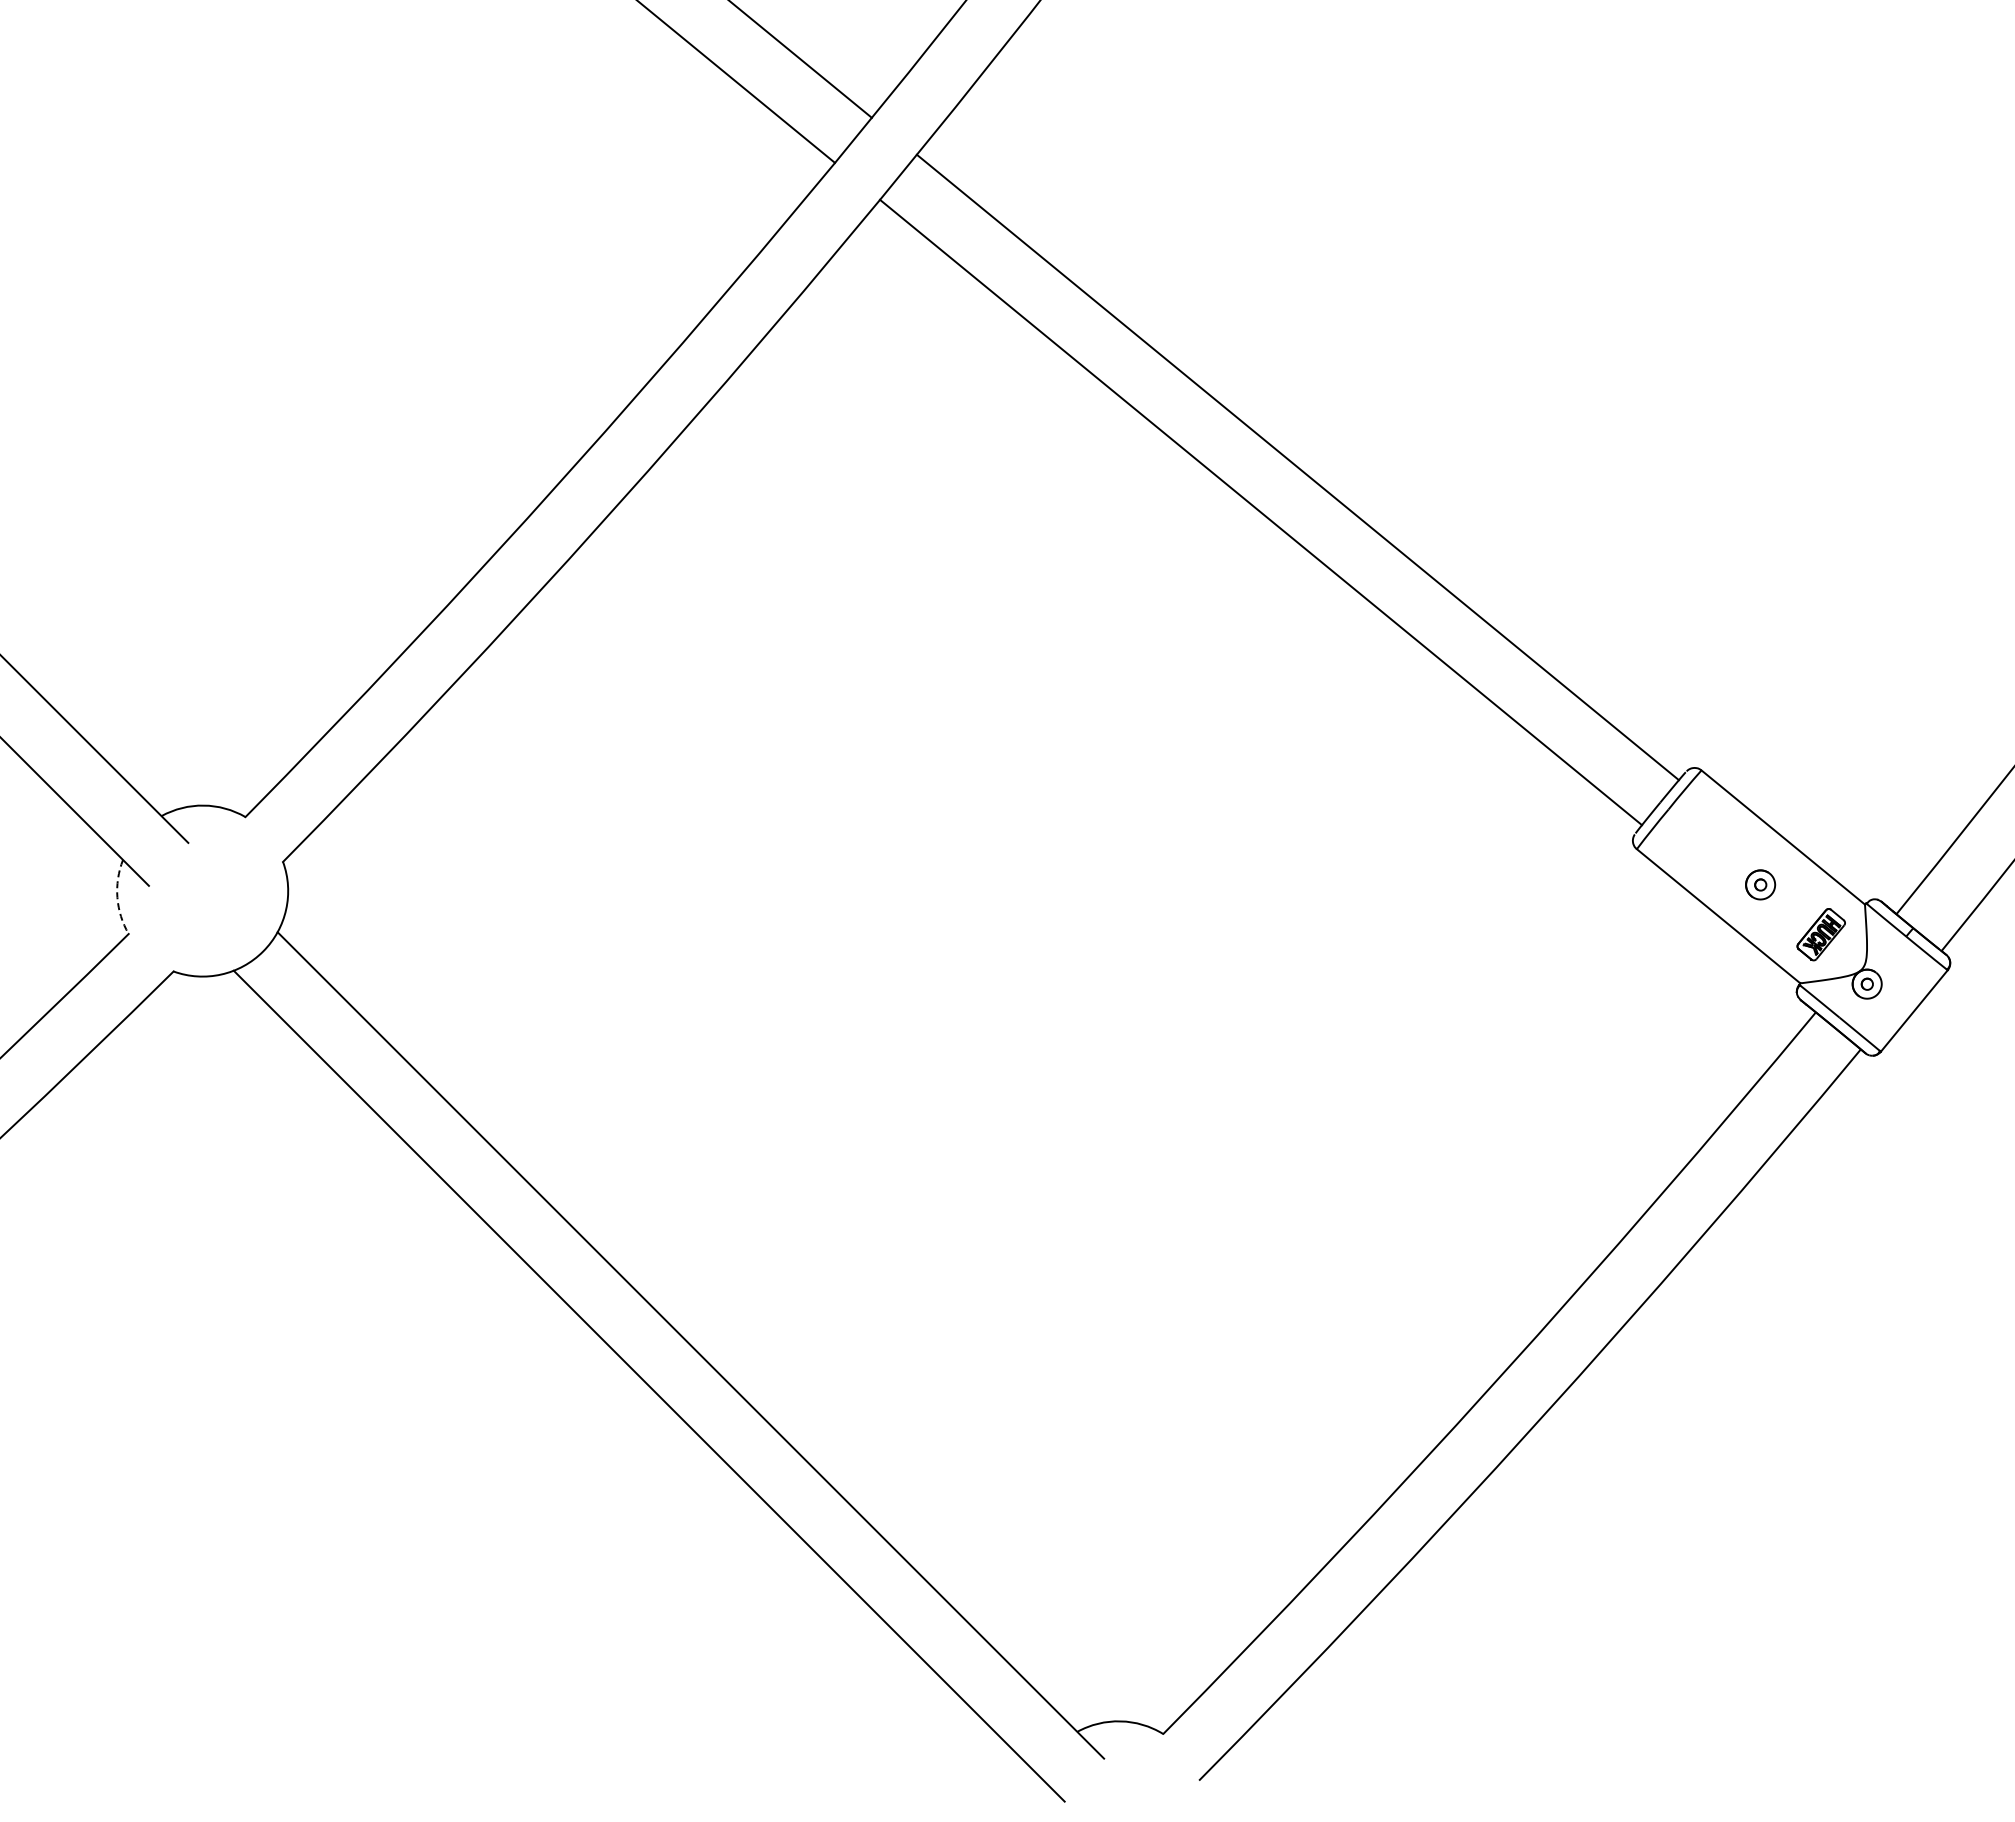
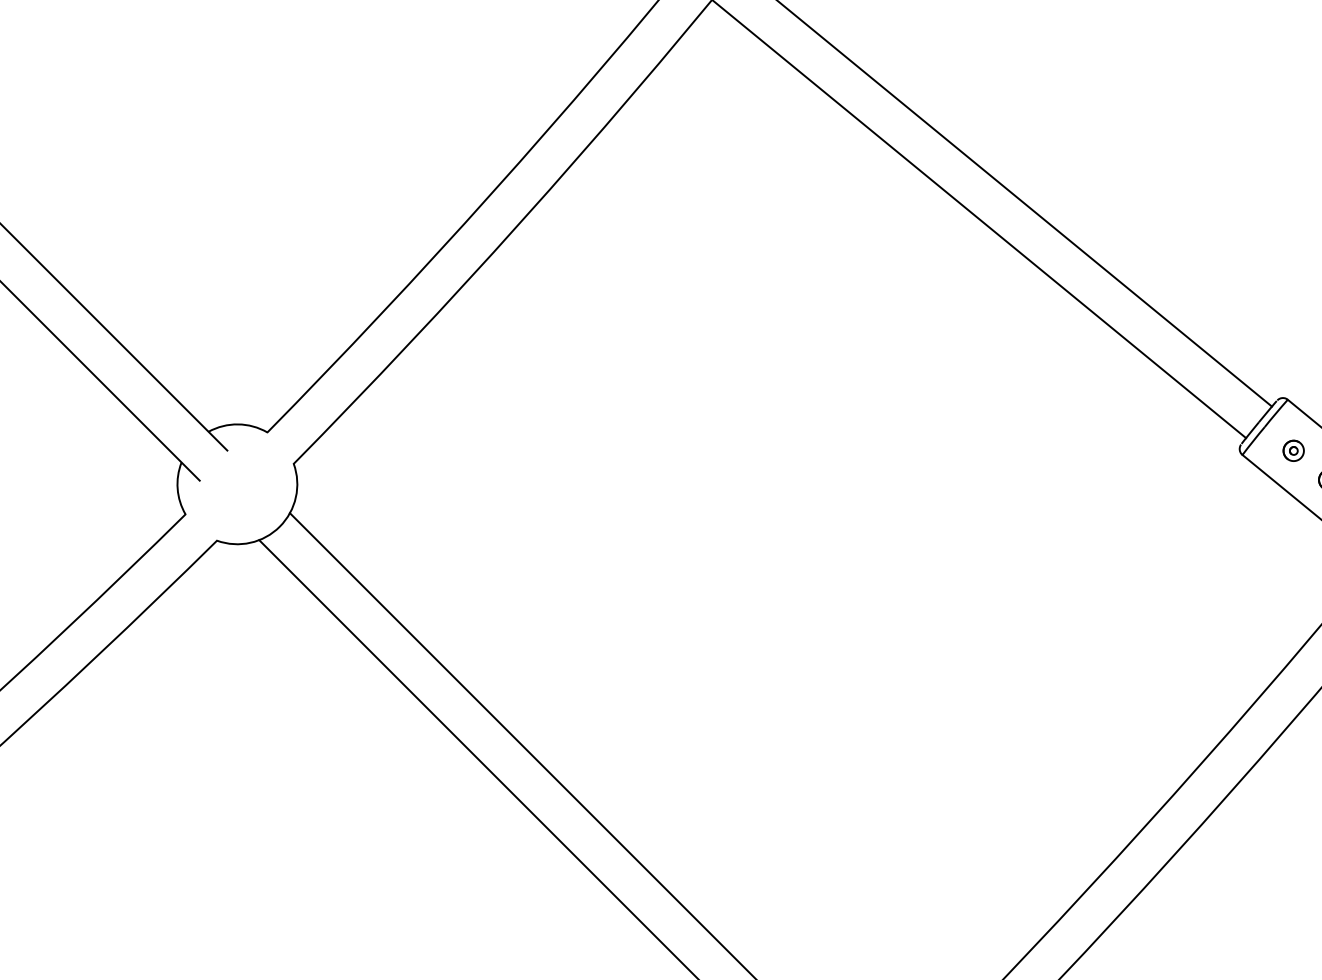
part: (1709, 842) -> (1293, 450), added
arc: (117, 897) -> (177, 488), dashed -> solid

